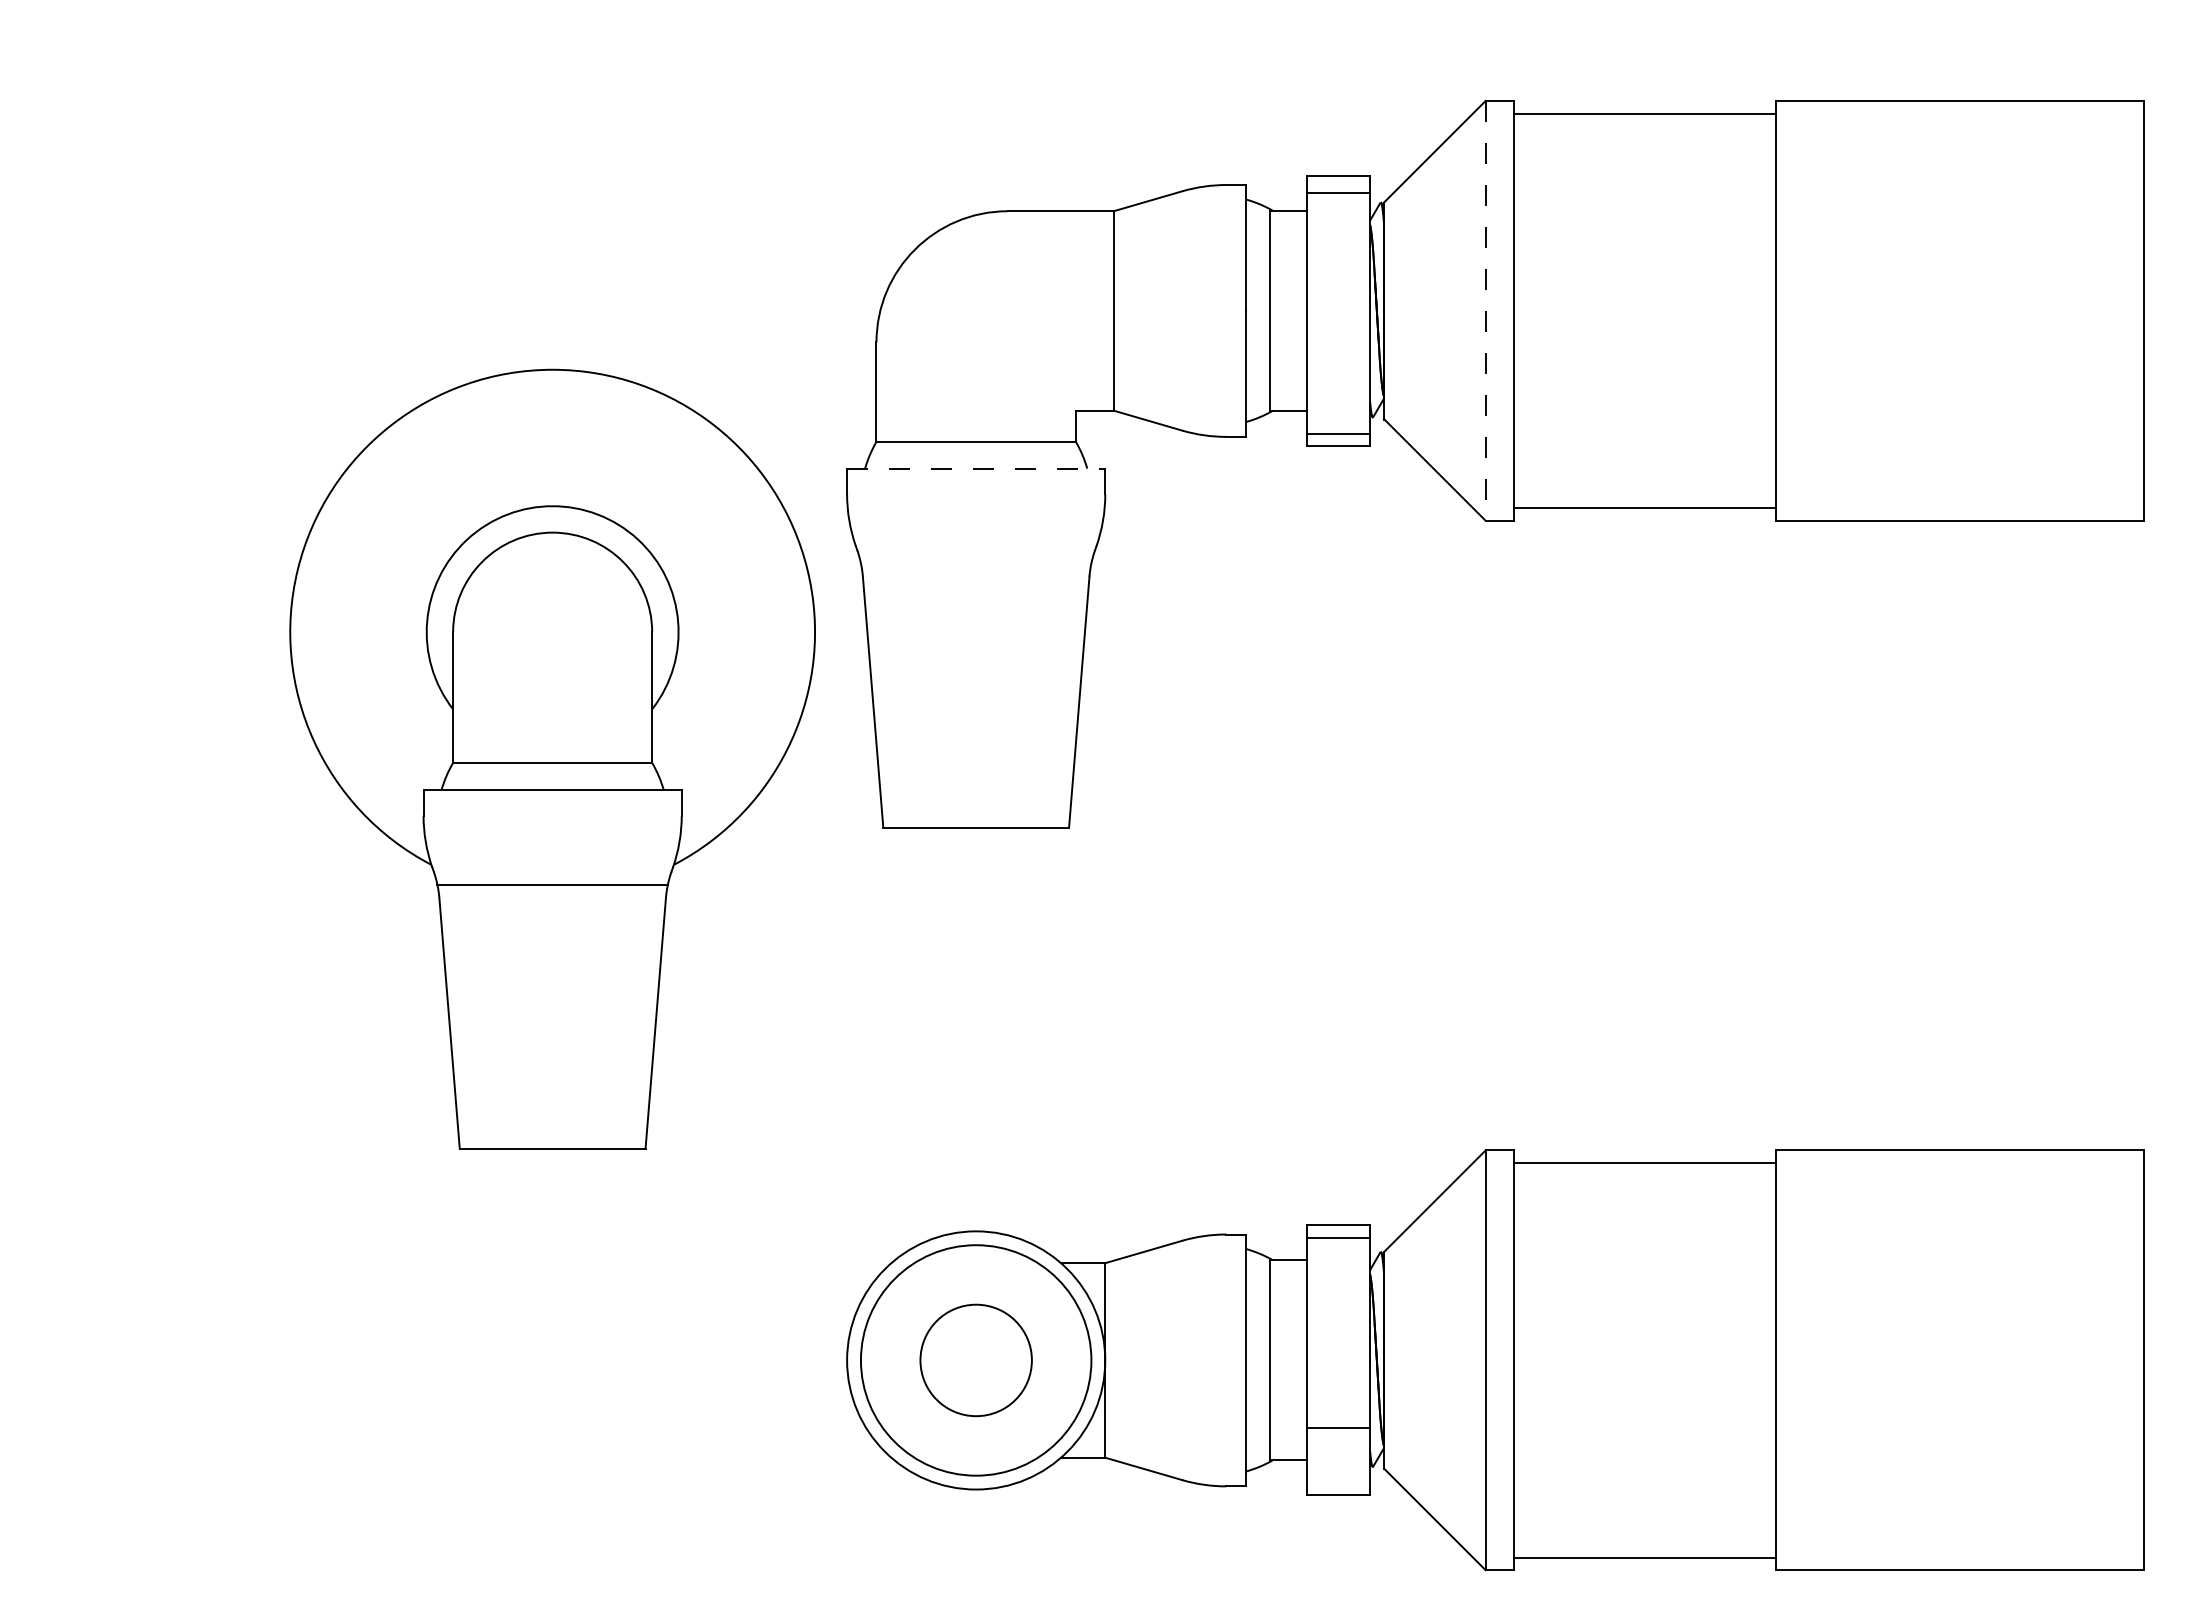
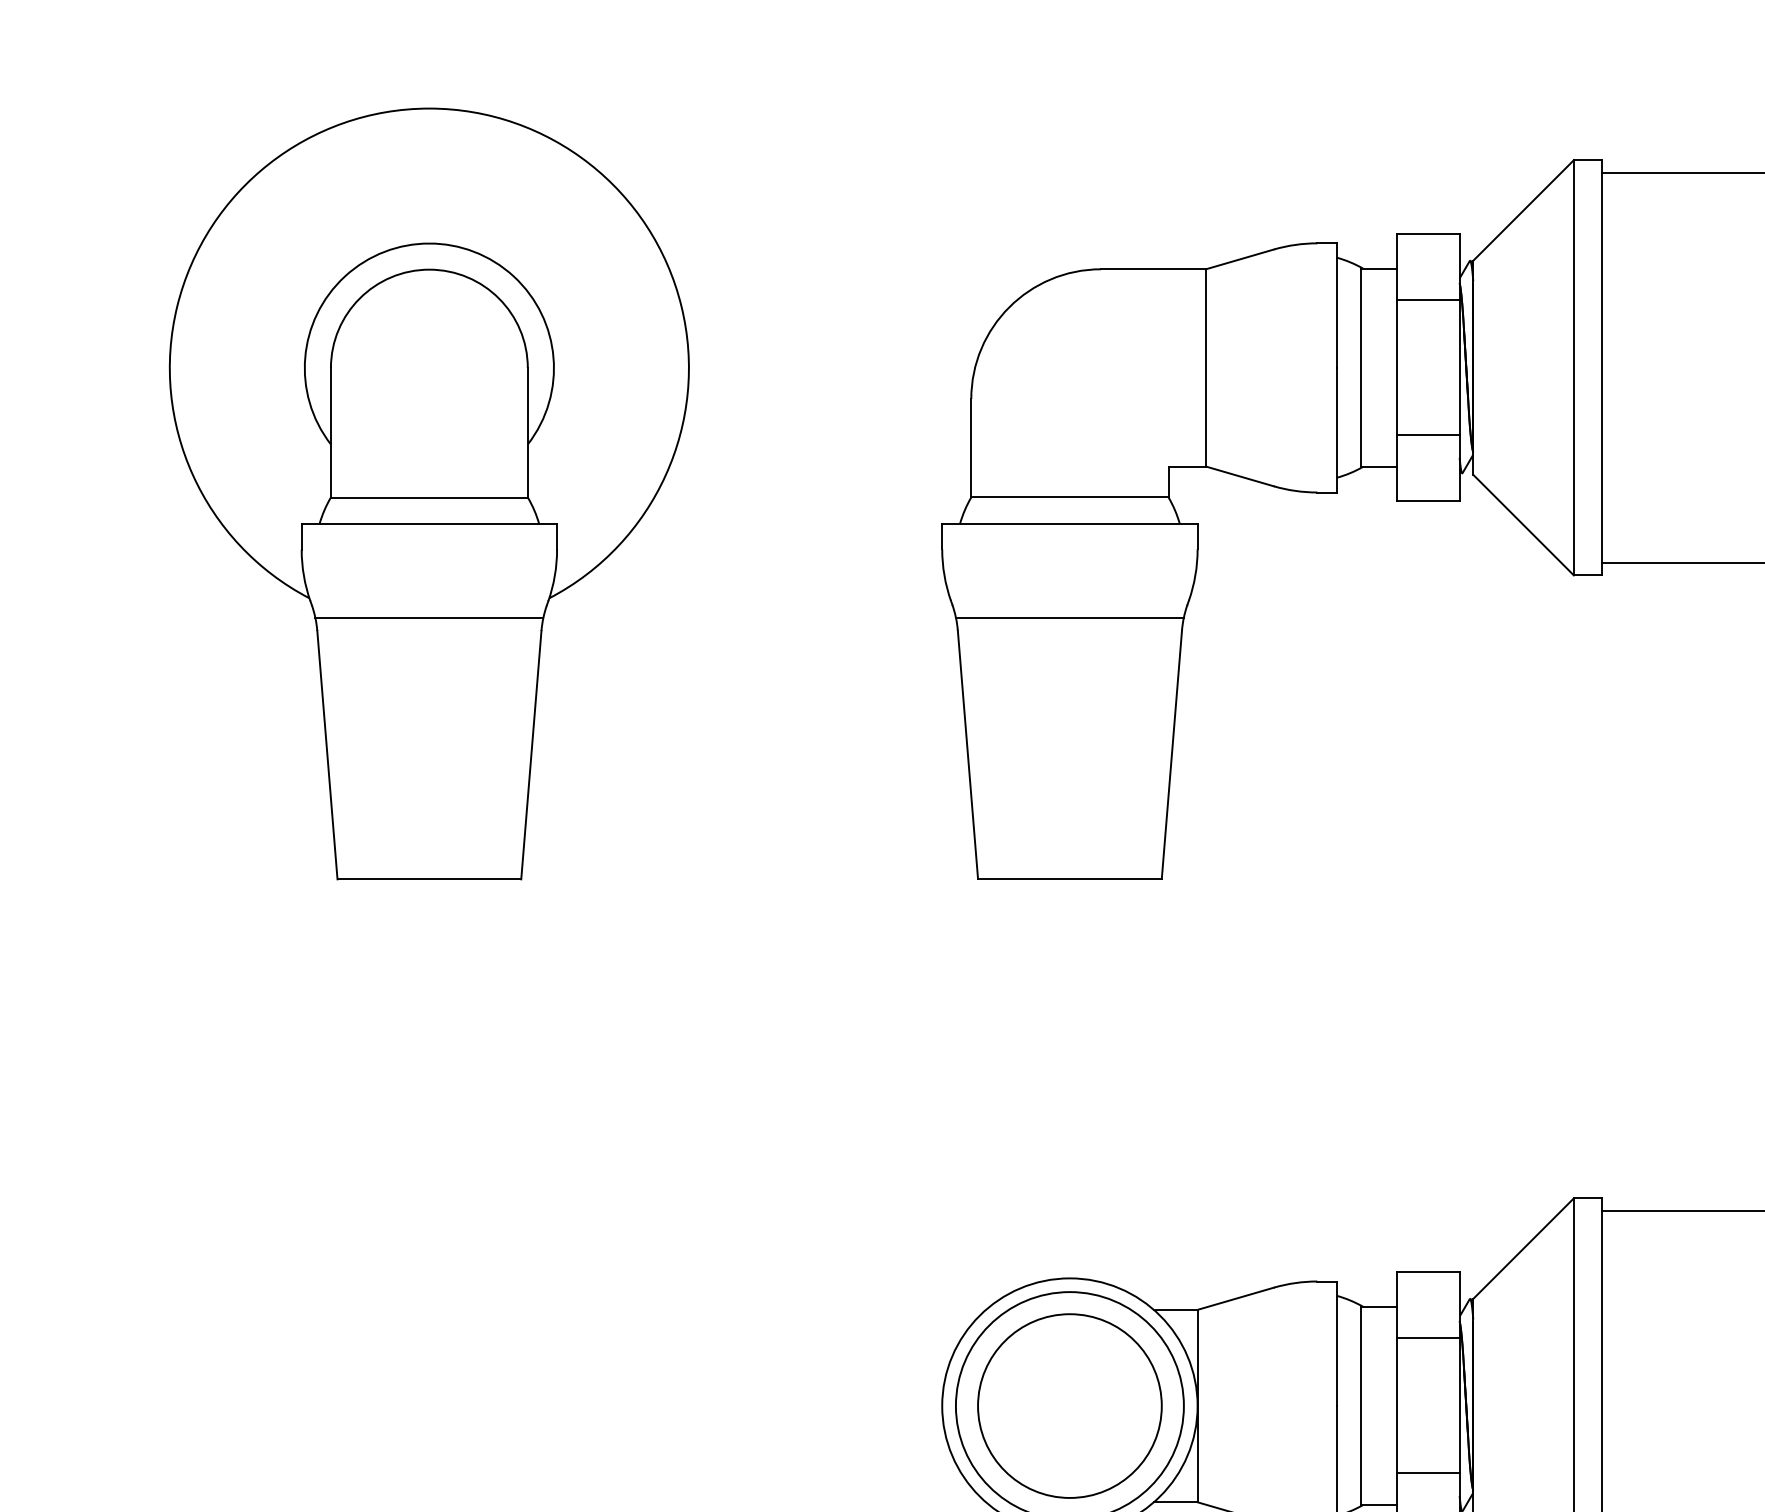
line: (1338, 192) -> (1428, 300), moved
line: (1485, 310) -> (1573, 367), dashed -> solid
line: (1338, 433) -> (1428, 434), moved
line: (976, 468) -> (1070, 523), dashed -> solid
line: (975, 563) -> (1069, 617), added
part: (552, 758) -> (429, 493), moved
line: (1338, 1238) -> (1428, 1338), moved
circle: (976, 1360) -> (1070, 1406), size x1.67

